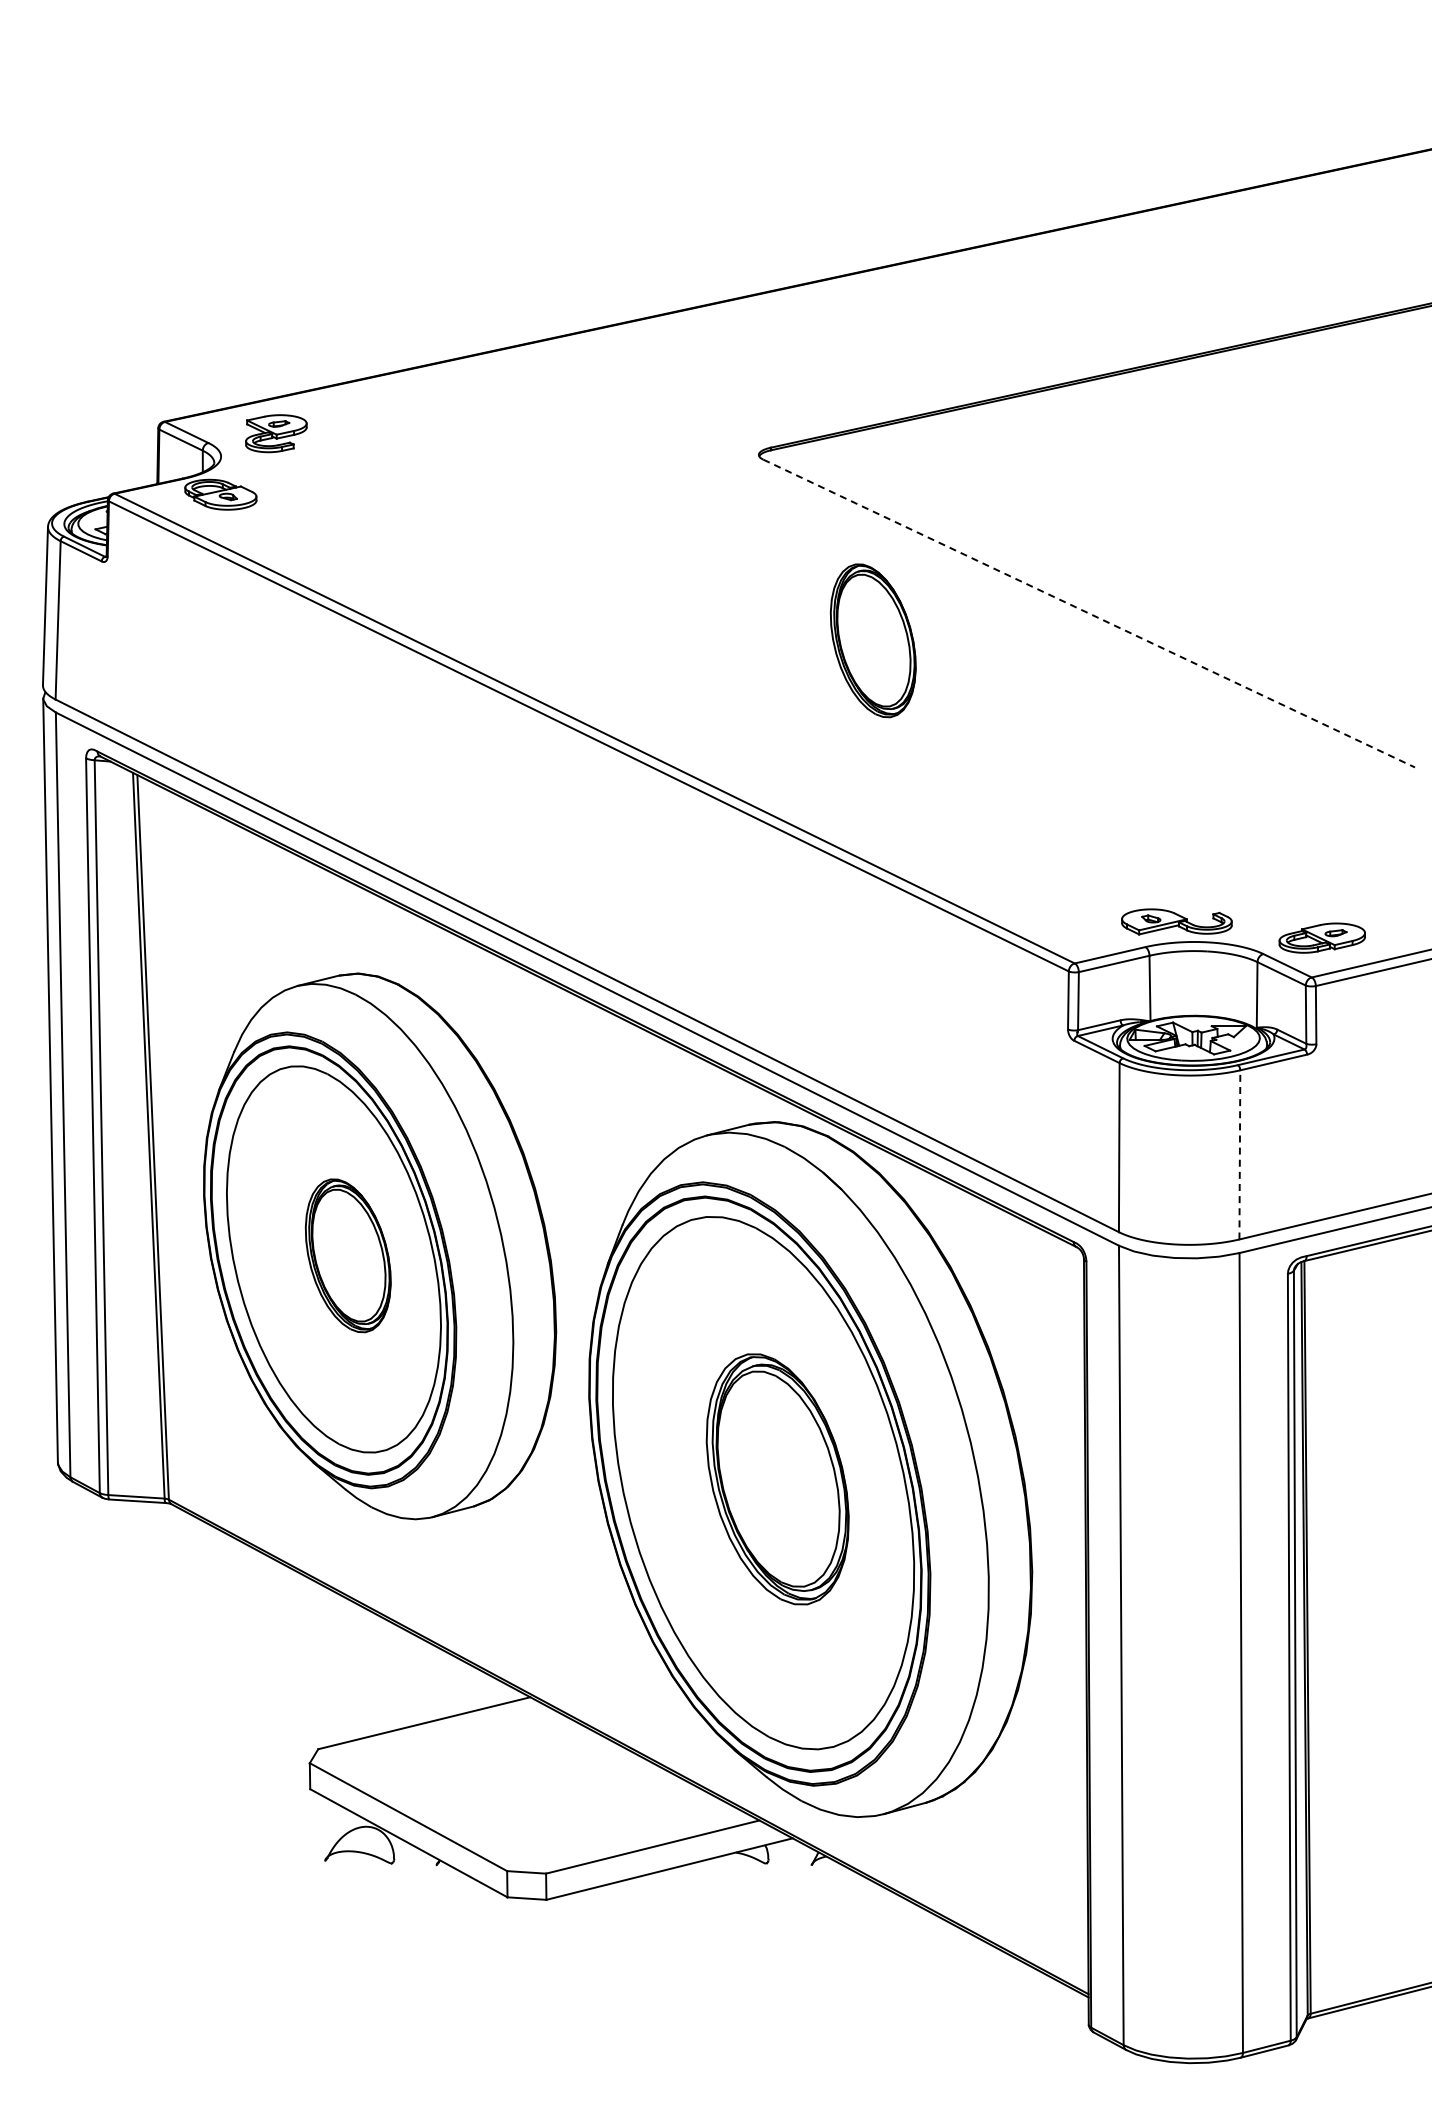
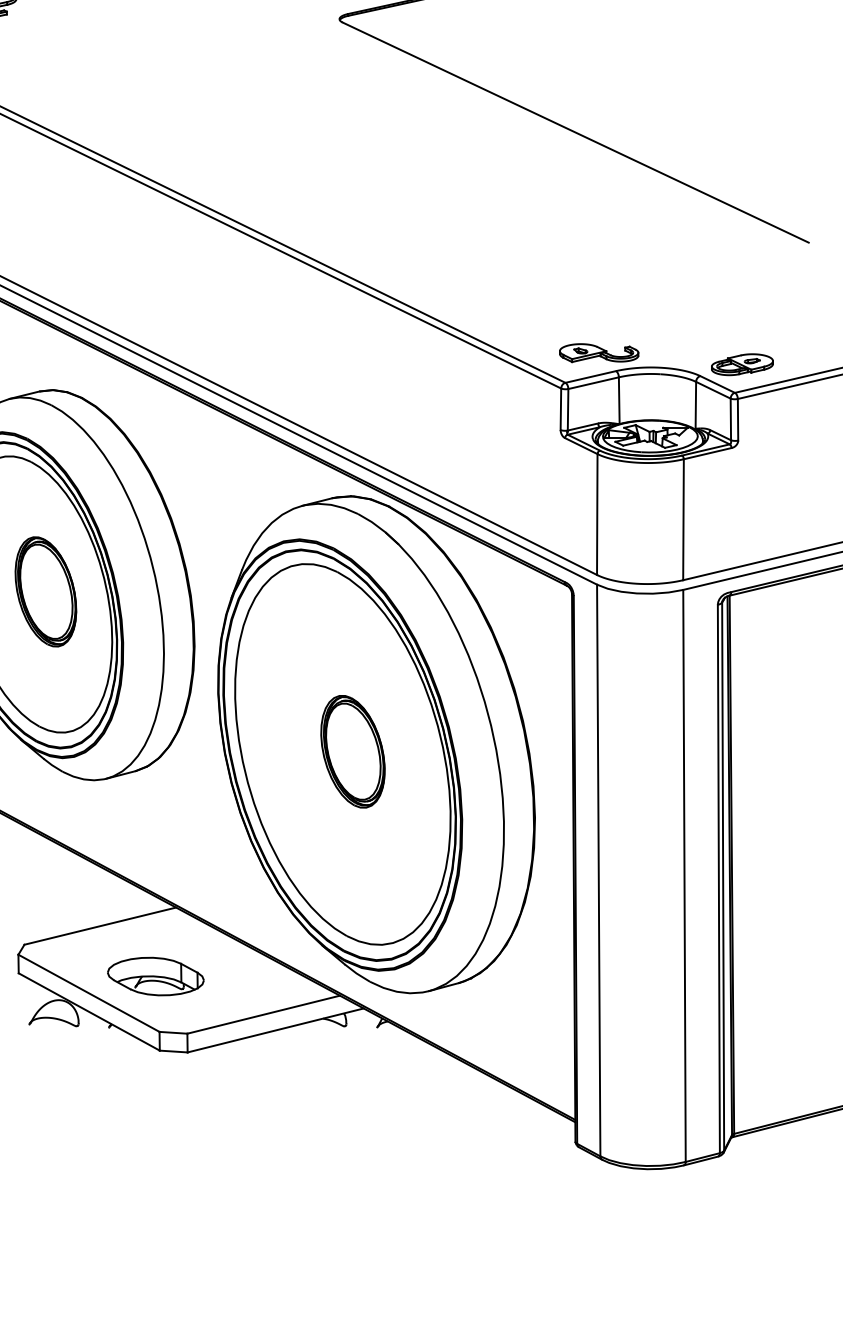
line: (1089, 613) -> (575, 132), dashed -> solid
part: (872, 640) -> (420, 151), removed
part: (1176, 921) -> (598, 352), moved
line: (1239, 1154) -> (683, 519), dashed -> solid
part: (777, 1479) -> (352, 751), size x0.62
part: (501, 1793) -> (155, 976), added

